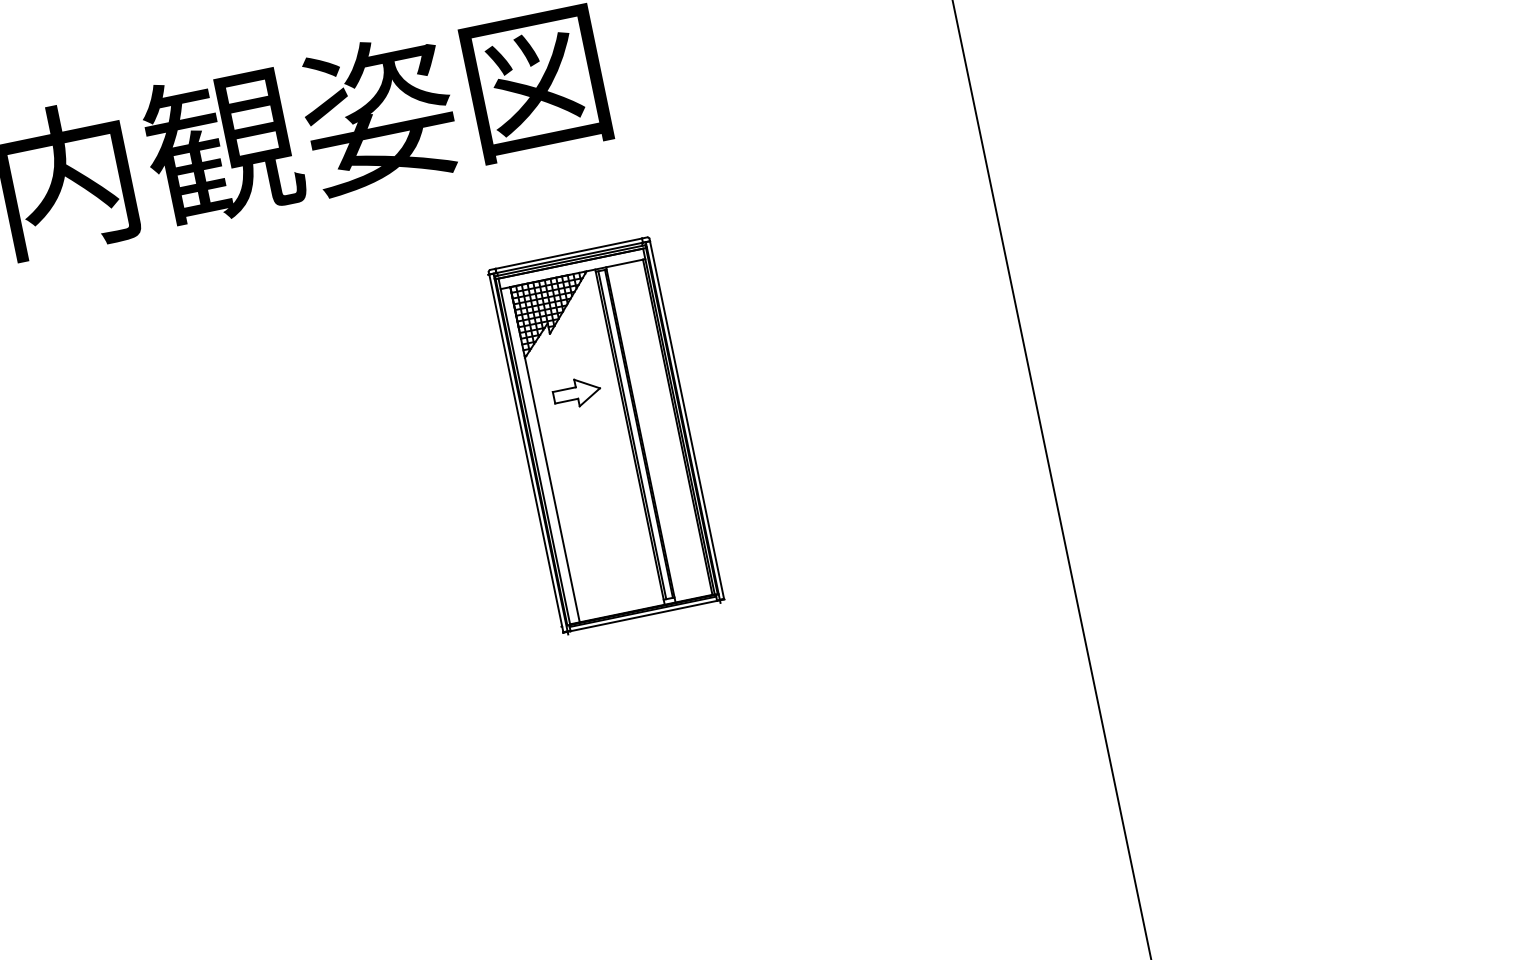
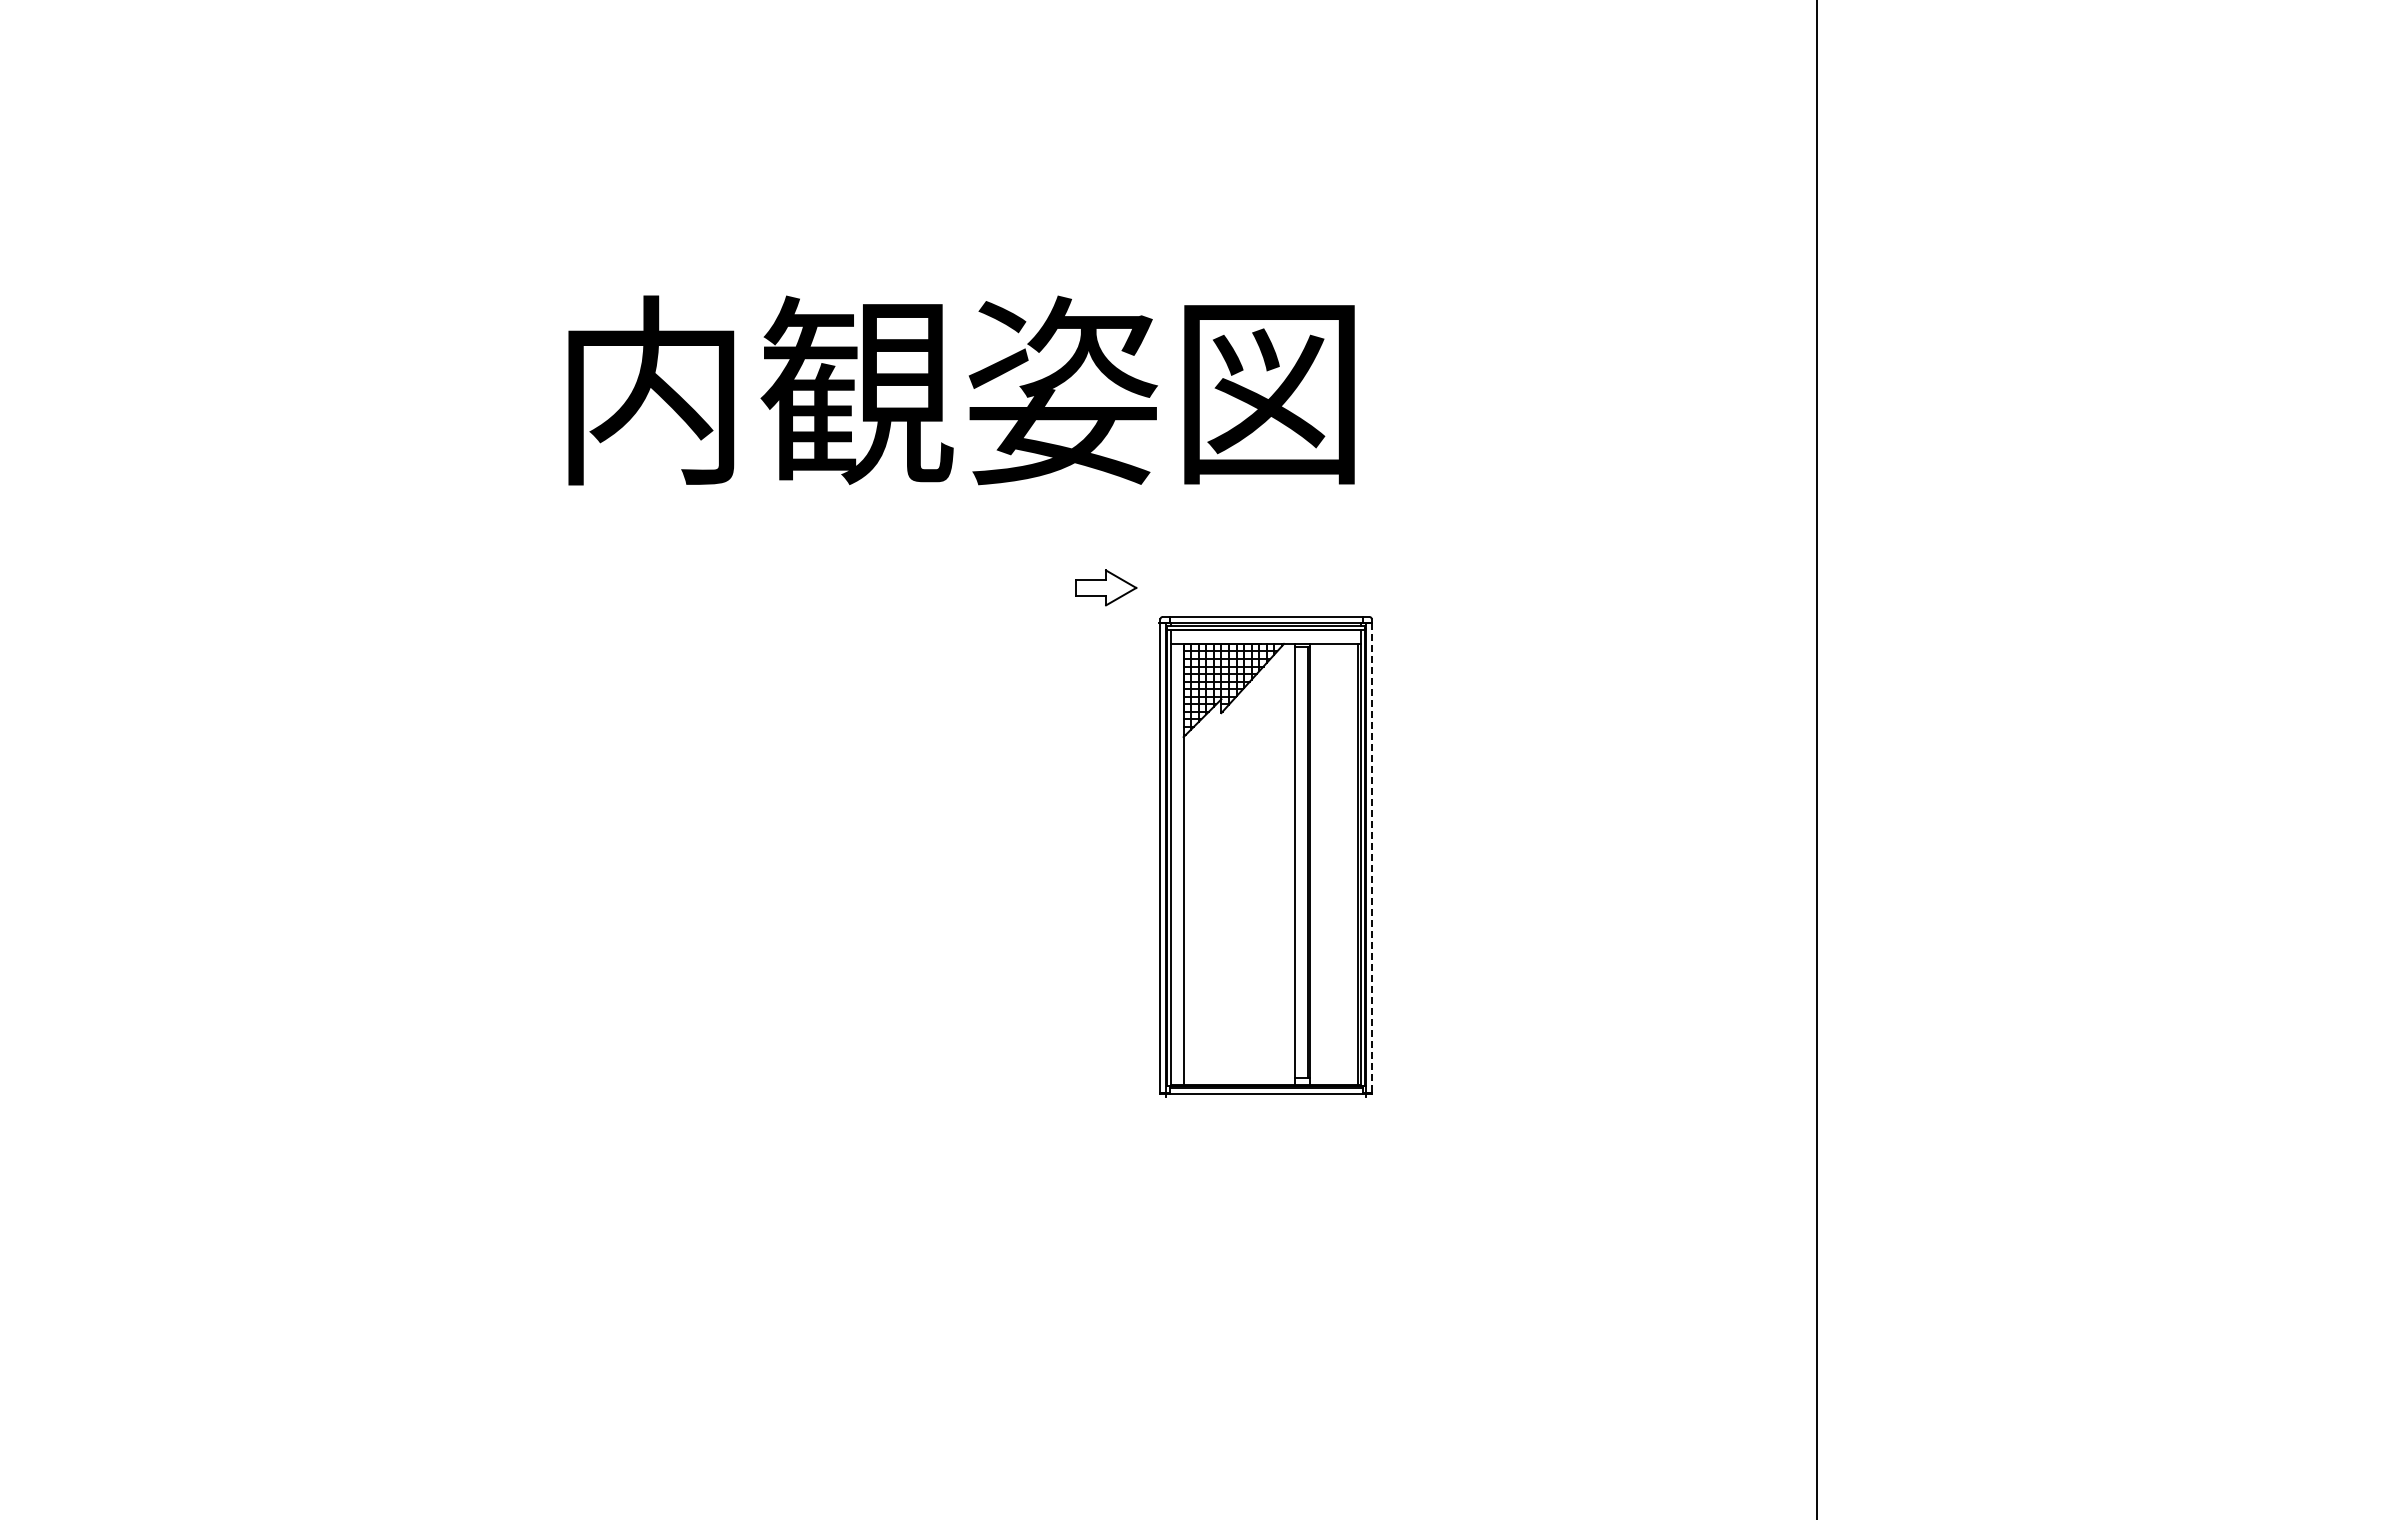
part: (577, 392) -> (1106, 587), moved
line: (686, 420) -> (1371, 858), solid -> dashed
line: (632, 435) -> (1298, 862), removed

